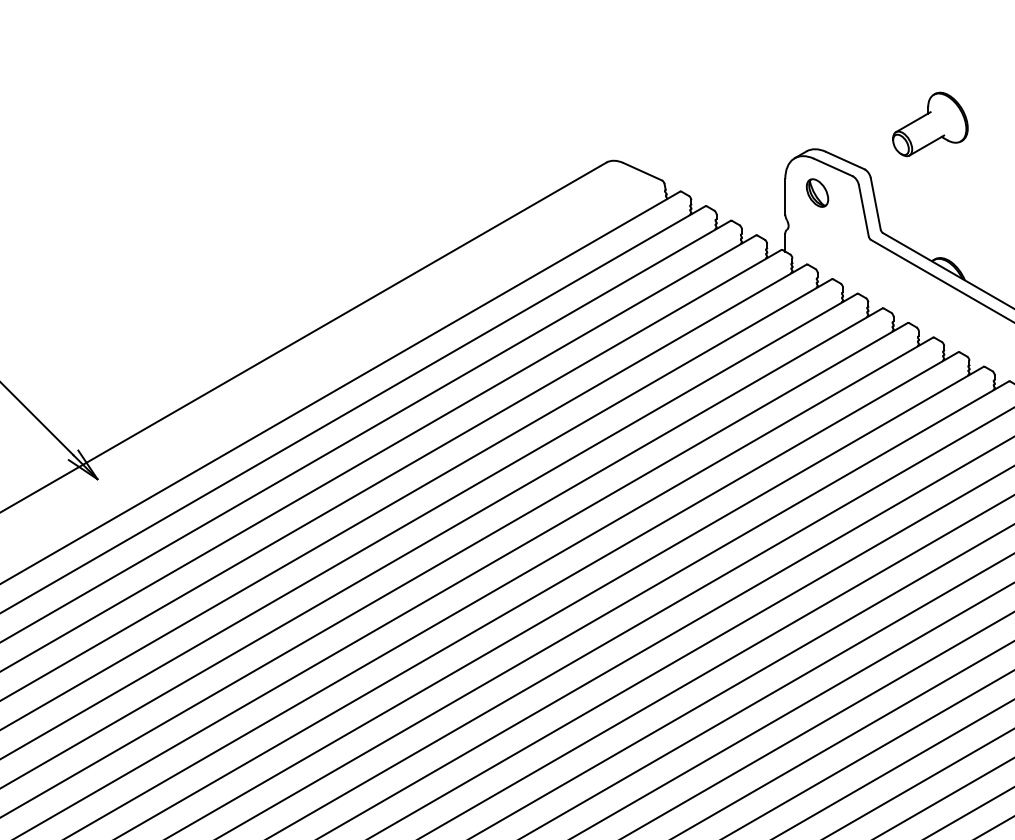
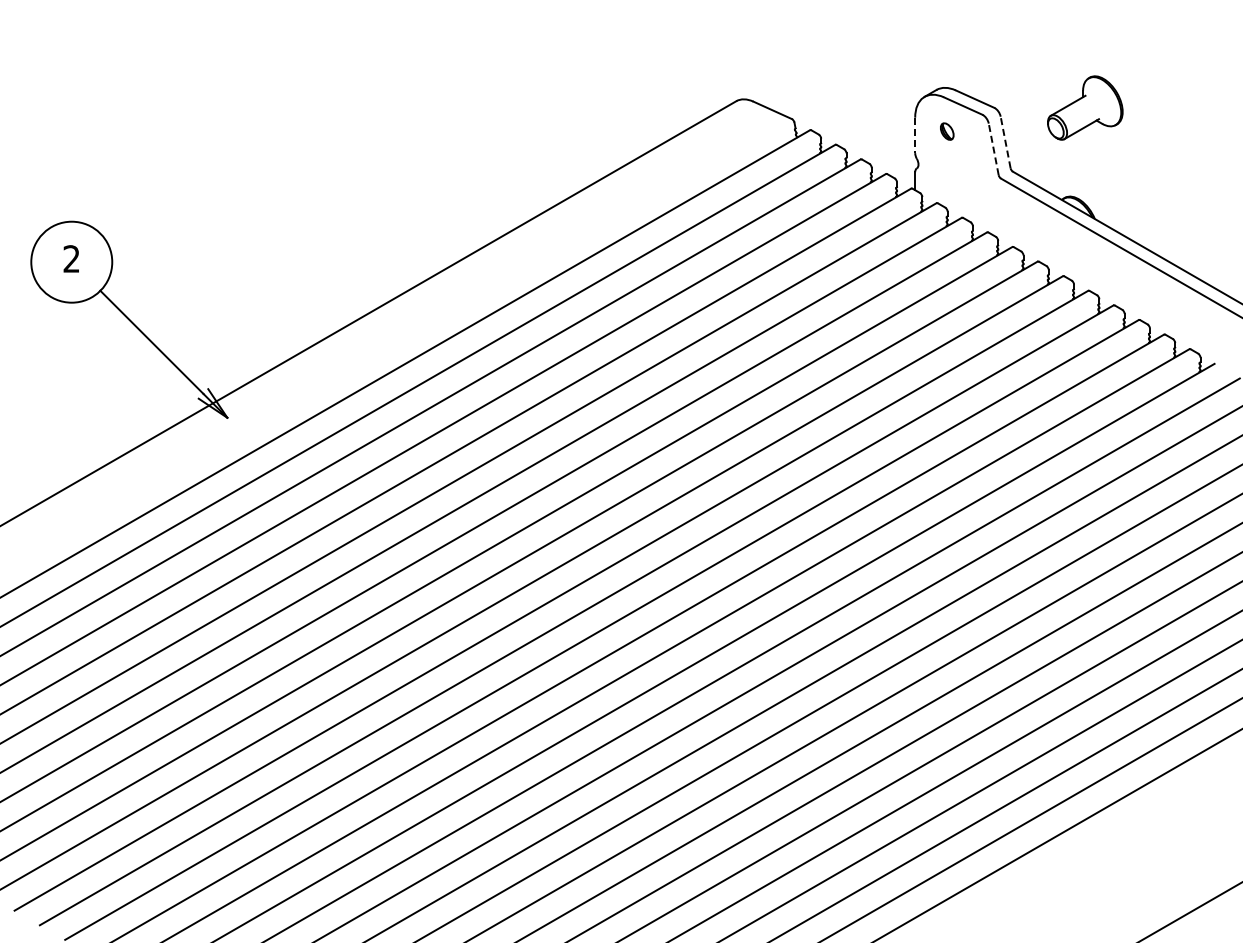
part: (930, 123) -> (1085, 107), moved
part: (816, 192) -> (946, 131), size x0.6
line: (785, 196) -> (915, 135), solid -> dashed
line: (875, 203) -> (1005, 142), solid -> dashed
line: (863, 209) -> (993, 148), solid -> dashed

